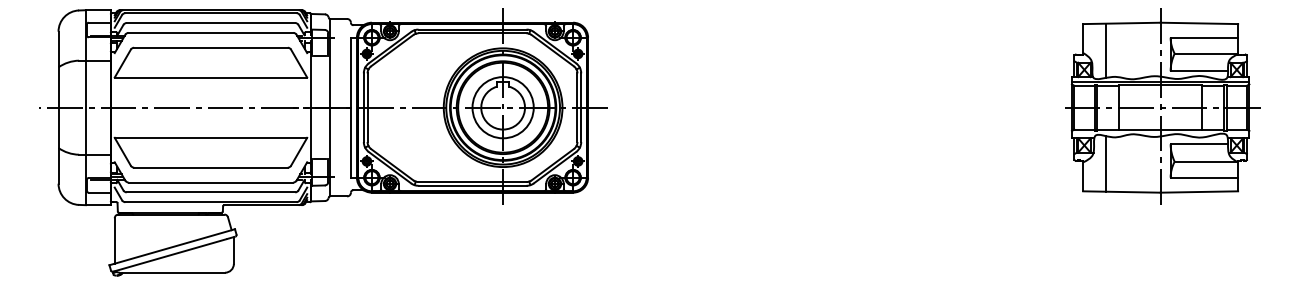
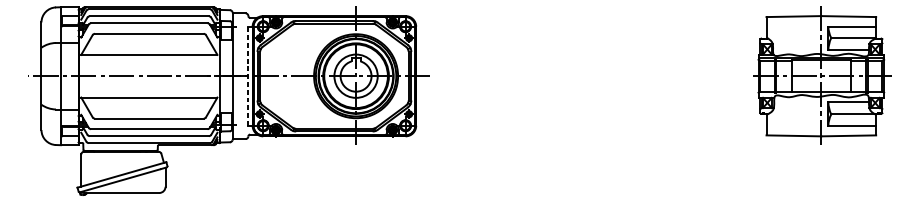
line: (1105, 50) -> (782, 35), removed
line: (350, 107) -> (248, 76), solid -> dashed
line: (1105, 163) -> (782, 115), removed

